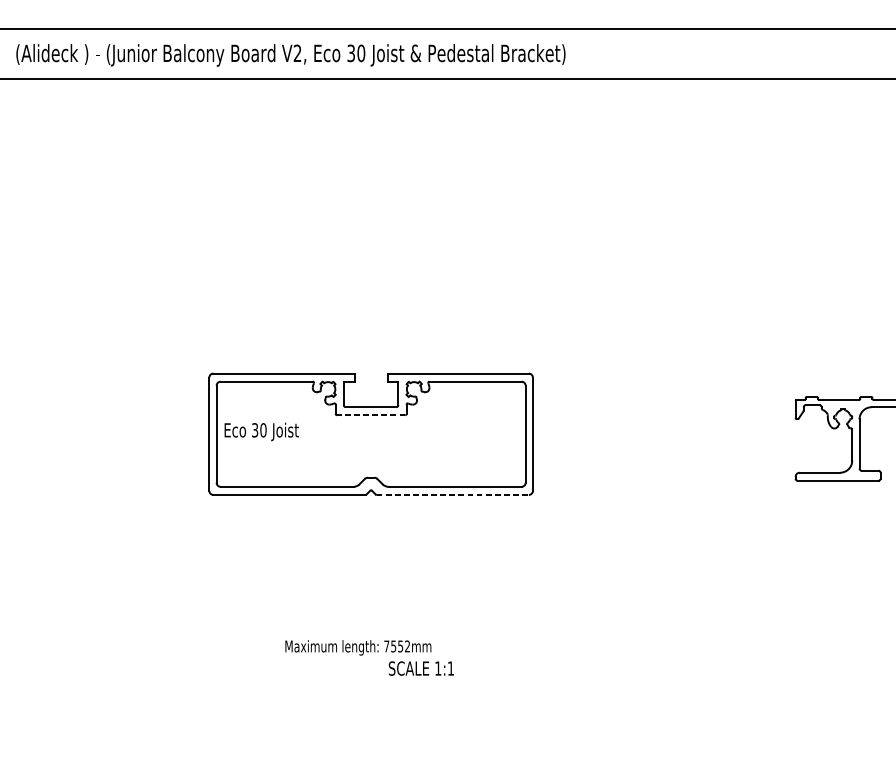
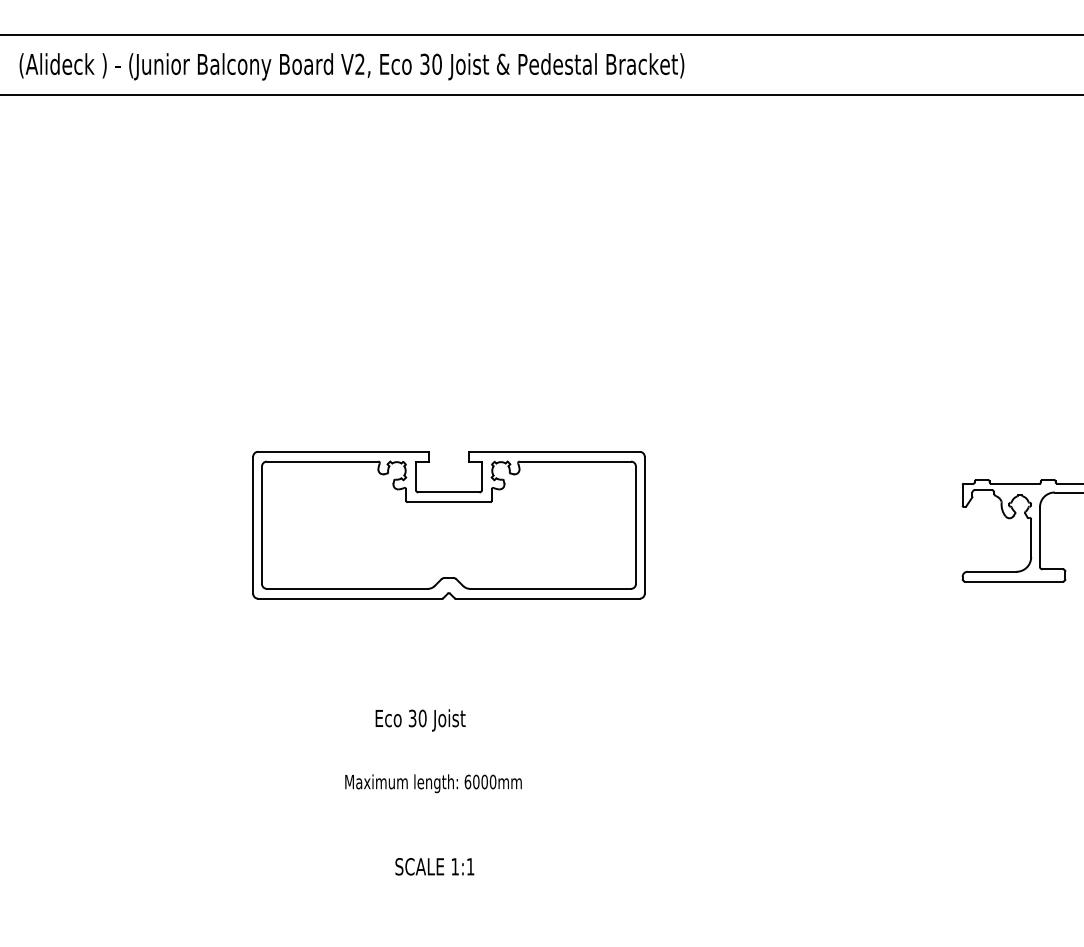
line: (370, 415) -> (448, 502), dashed -> solid
text: (261, 431) -> (420, 720), moved
line: (453, 494) -> (548, 598), dashed -> solid
text: (397, 646) -> (480, 781), 7552mm -> 6000mm
text: (421, 668) -> (434, 866), moved

